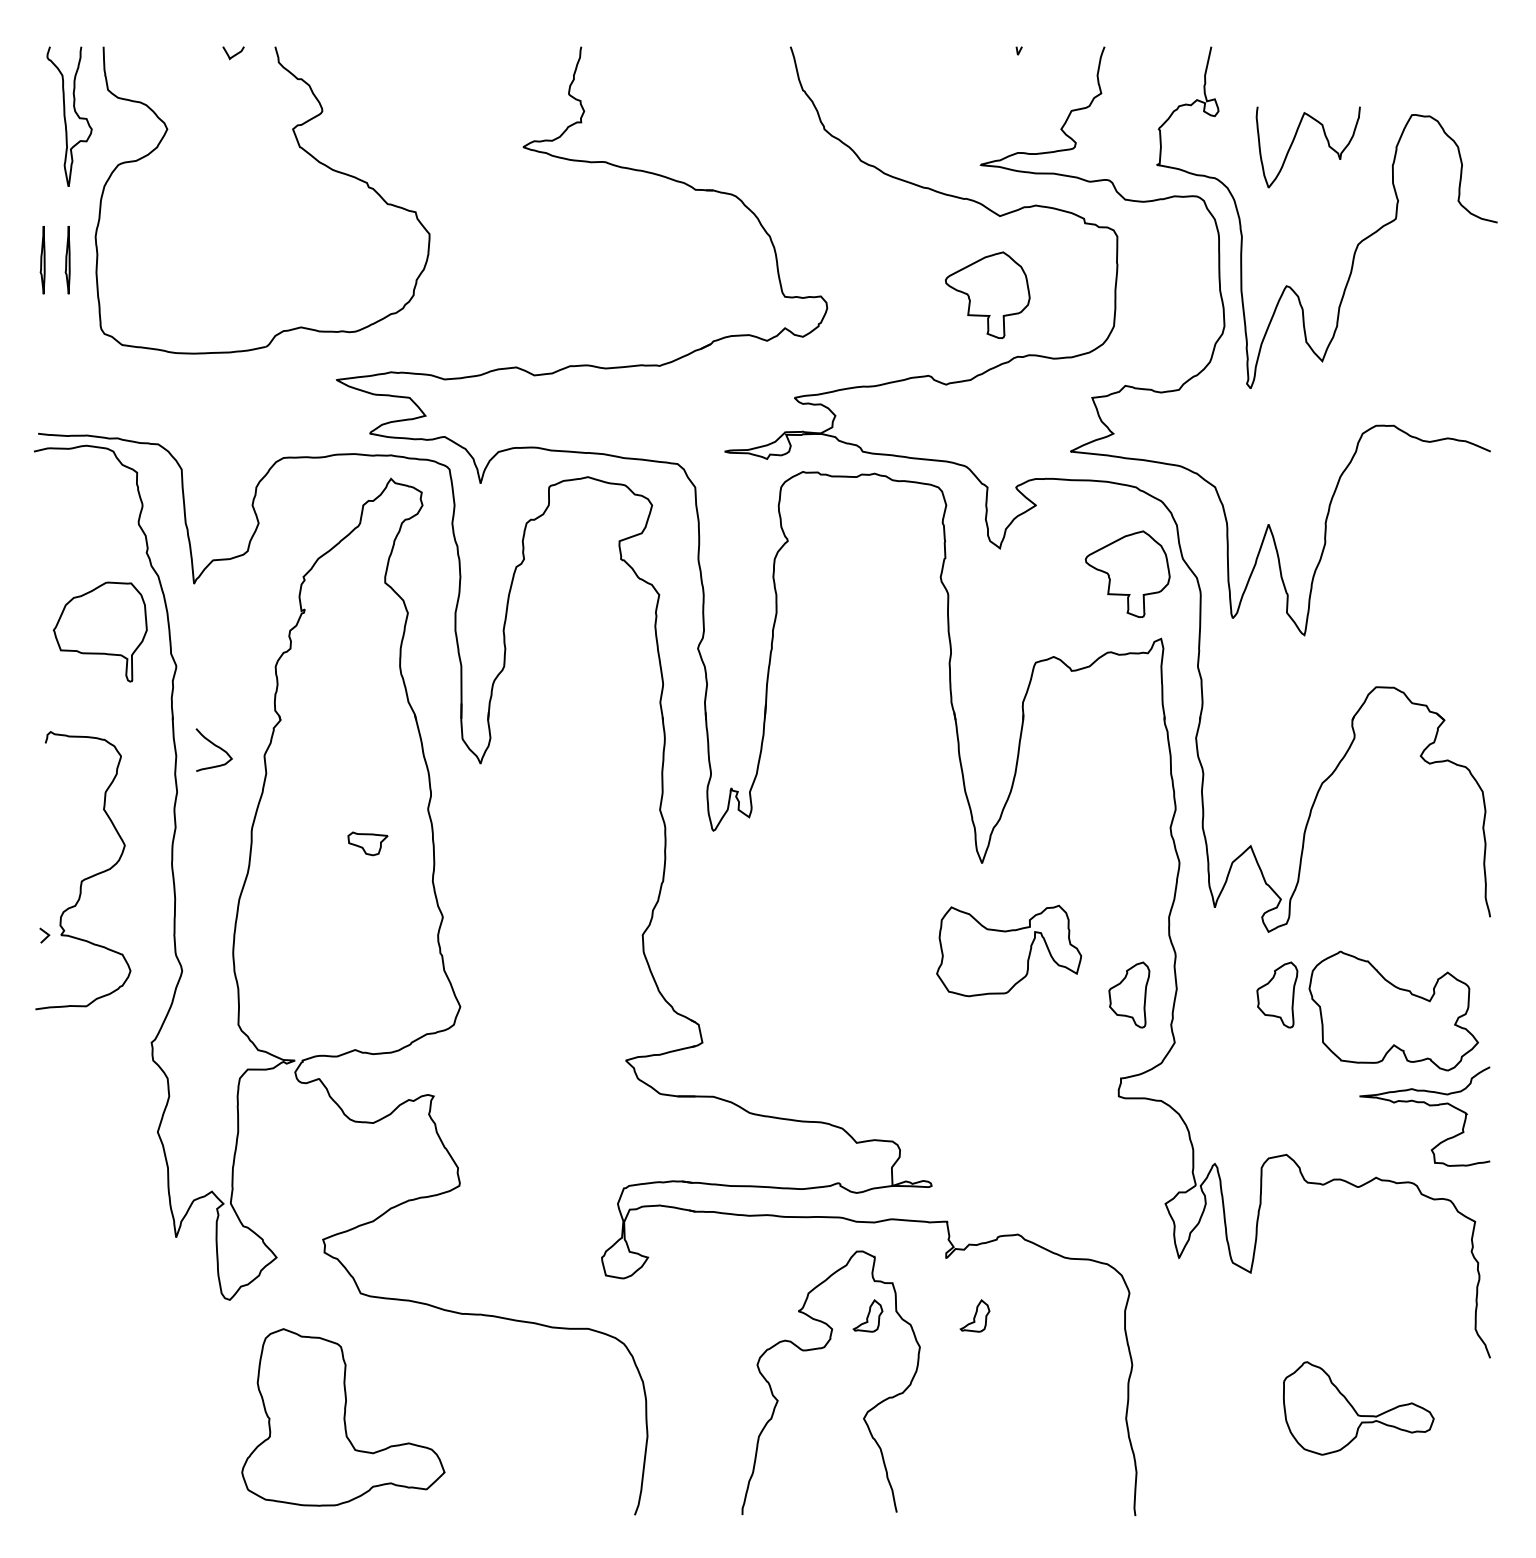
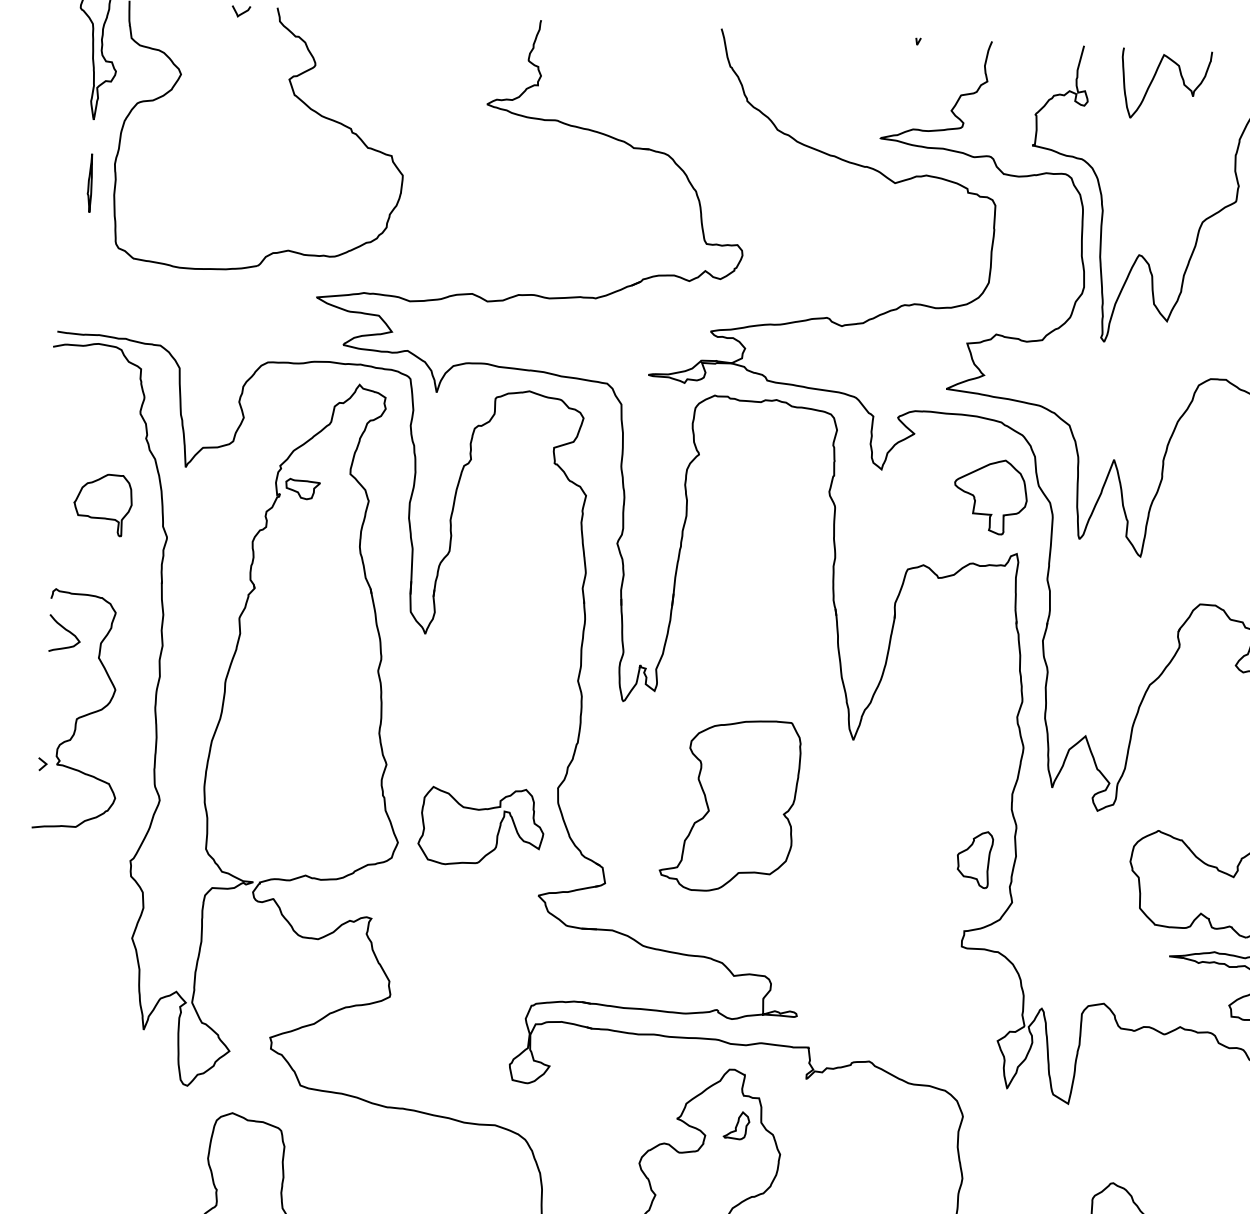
curve: (1294, 140) -> (1154, 78), moved
part: (42, 260) -> (68, 182), removed
part: (987, 294) -> (881, 250), removed
part: (100, 631) -> (103, 504), size x0.71
curve: (215, 746) -> (66, 630), moved
part: (367, 843) -> (302, 488), moved
part: (843, 945) -> (730, 805), added
part: (1009, 950) -> (481, 826), moved
part: (1277, 994) -> (1102, 865), removed
part: (974, 1315) -> (828, 1129), removed

